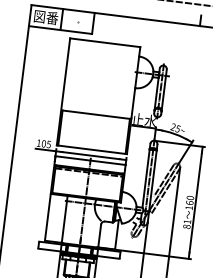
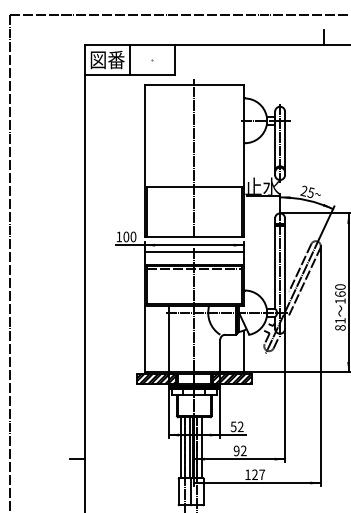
line: (98, 93) -> (194, 157), added
text: (48, 144) -> (133, 236), 105 -> 100
hatch: (51, 246) -> (155, 379), added
hatch: (106, 253) -> (232, 379), added

